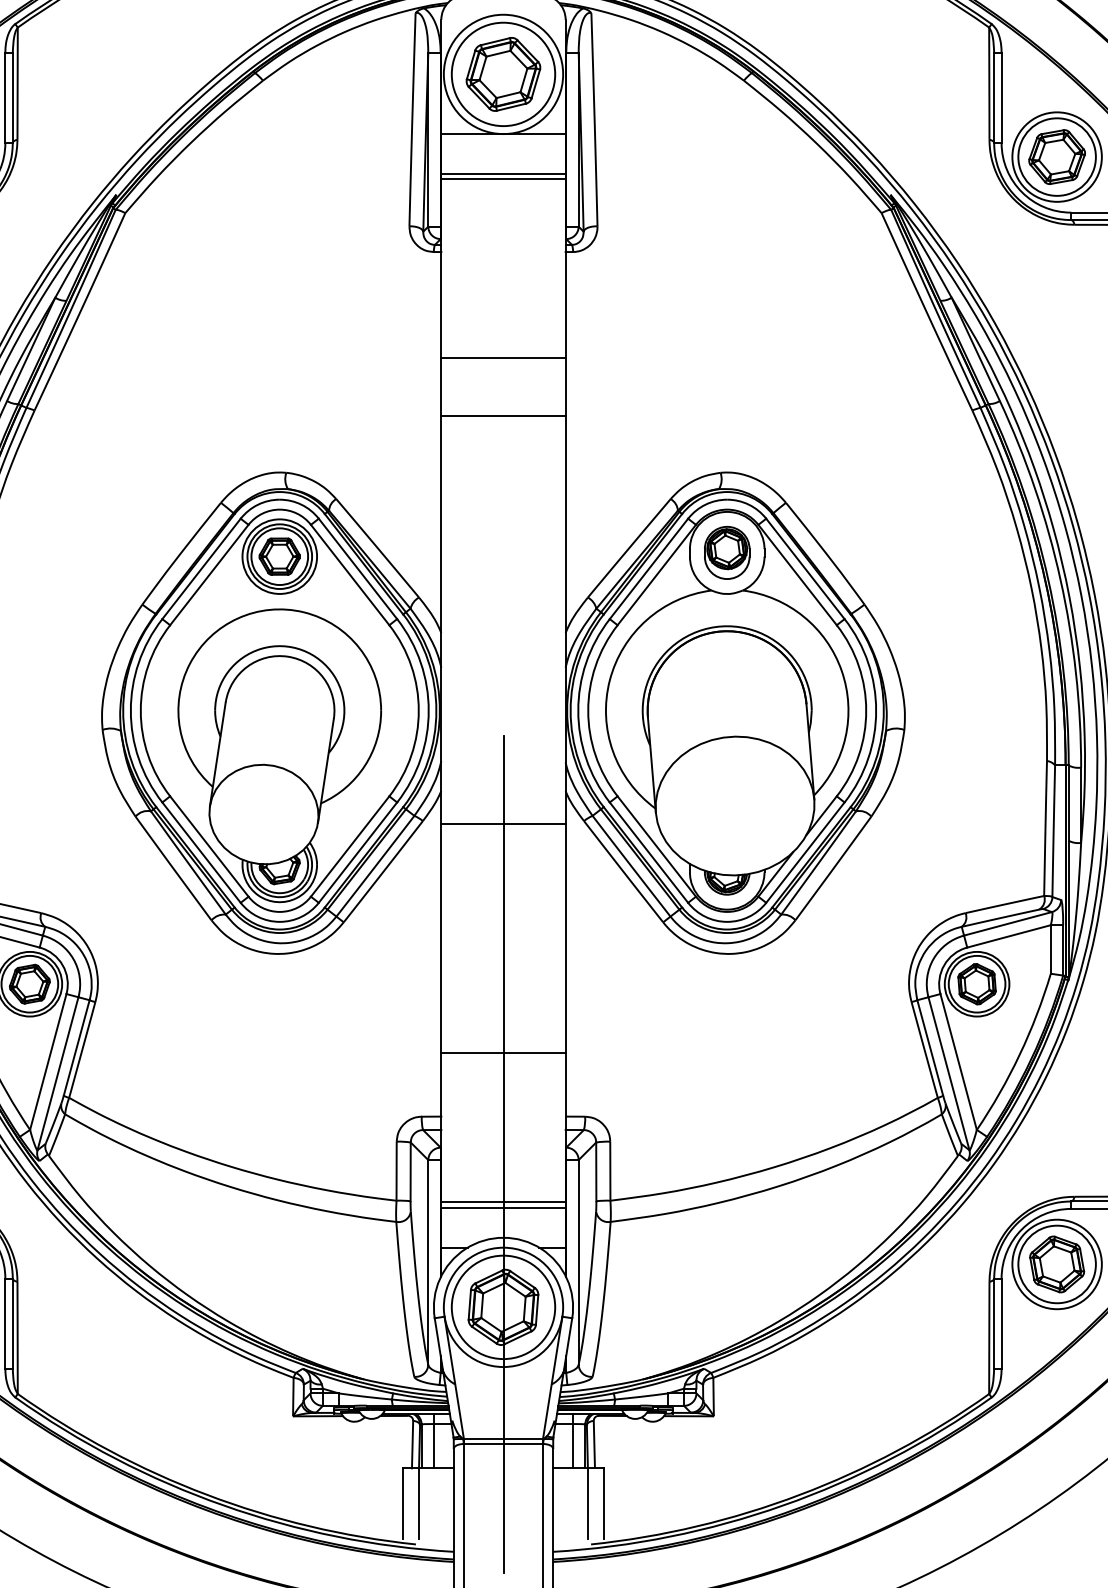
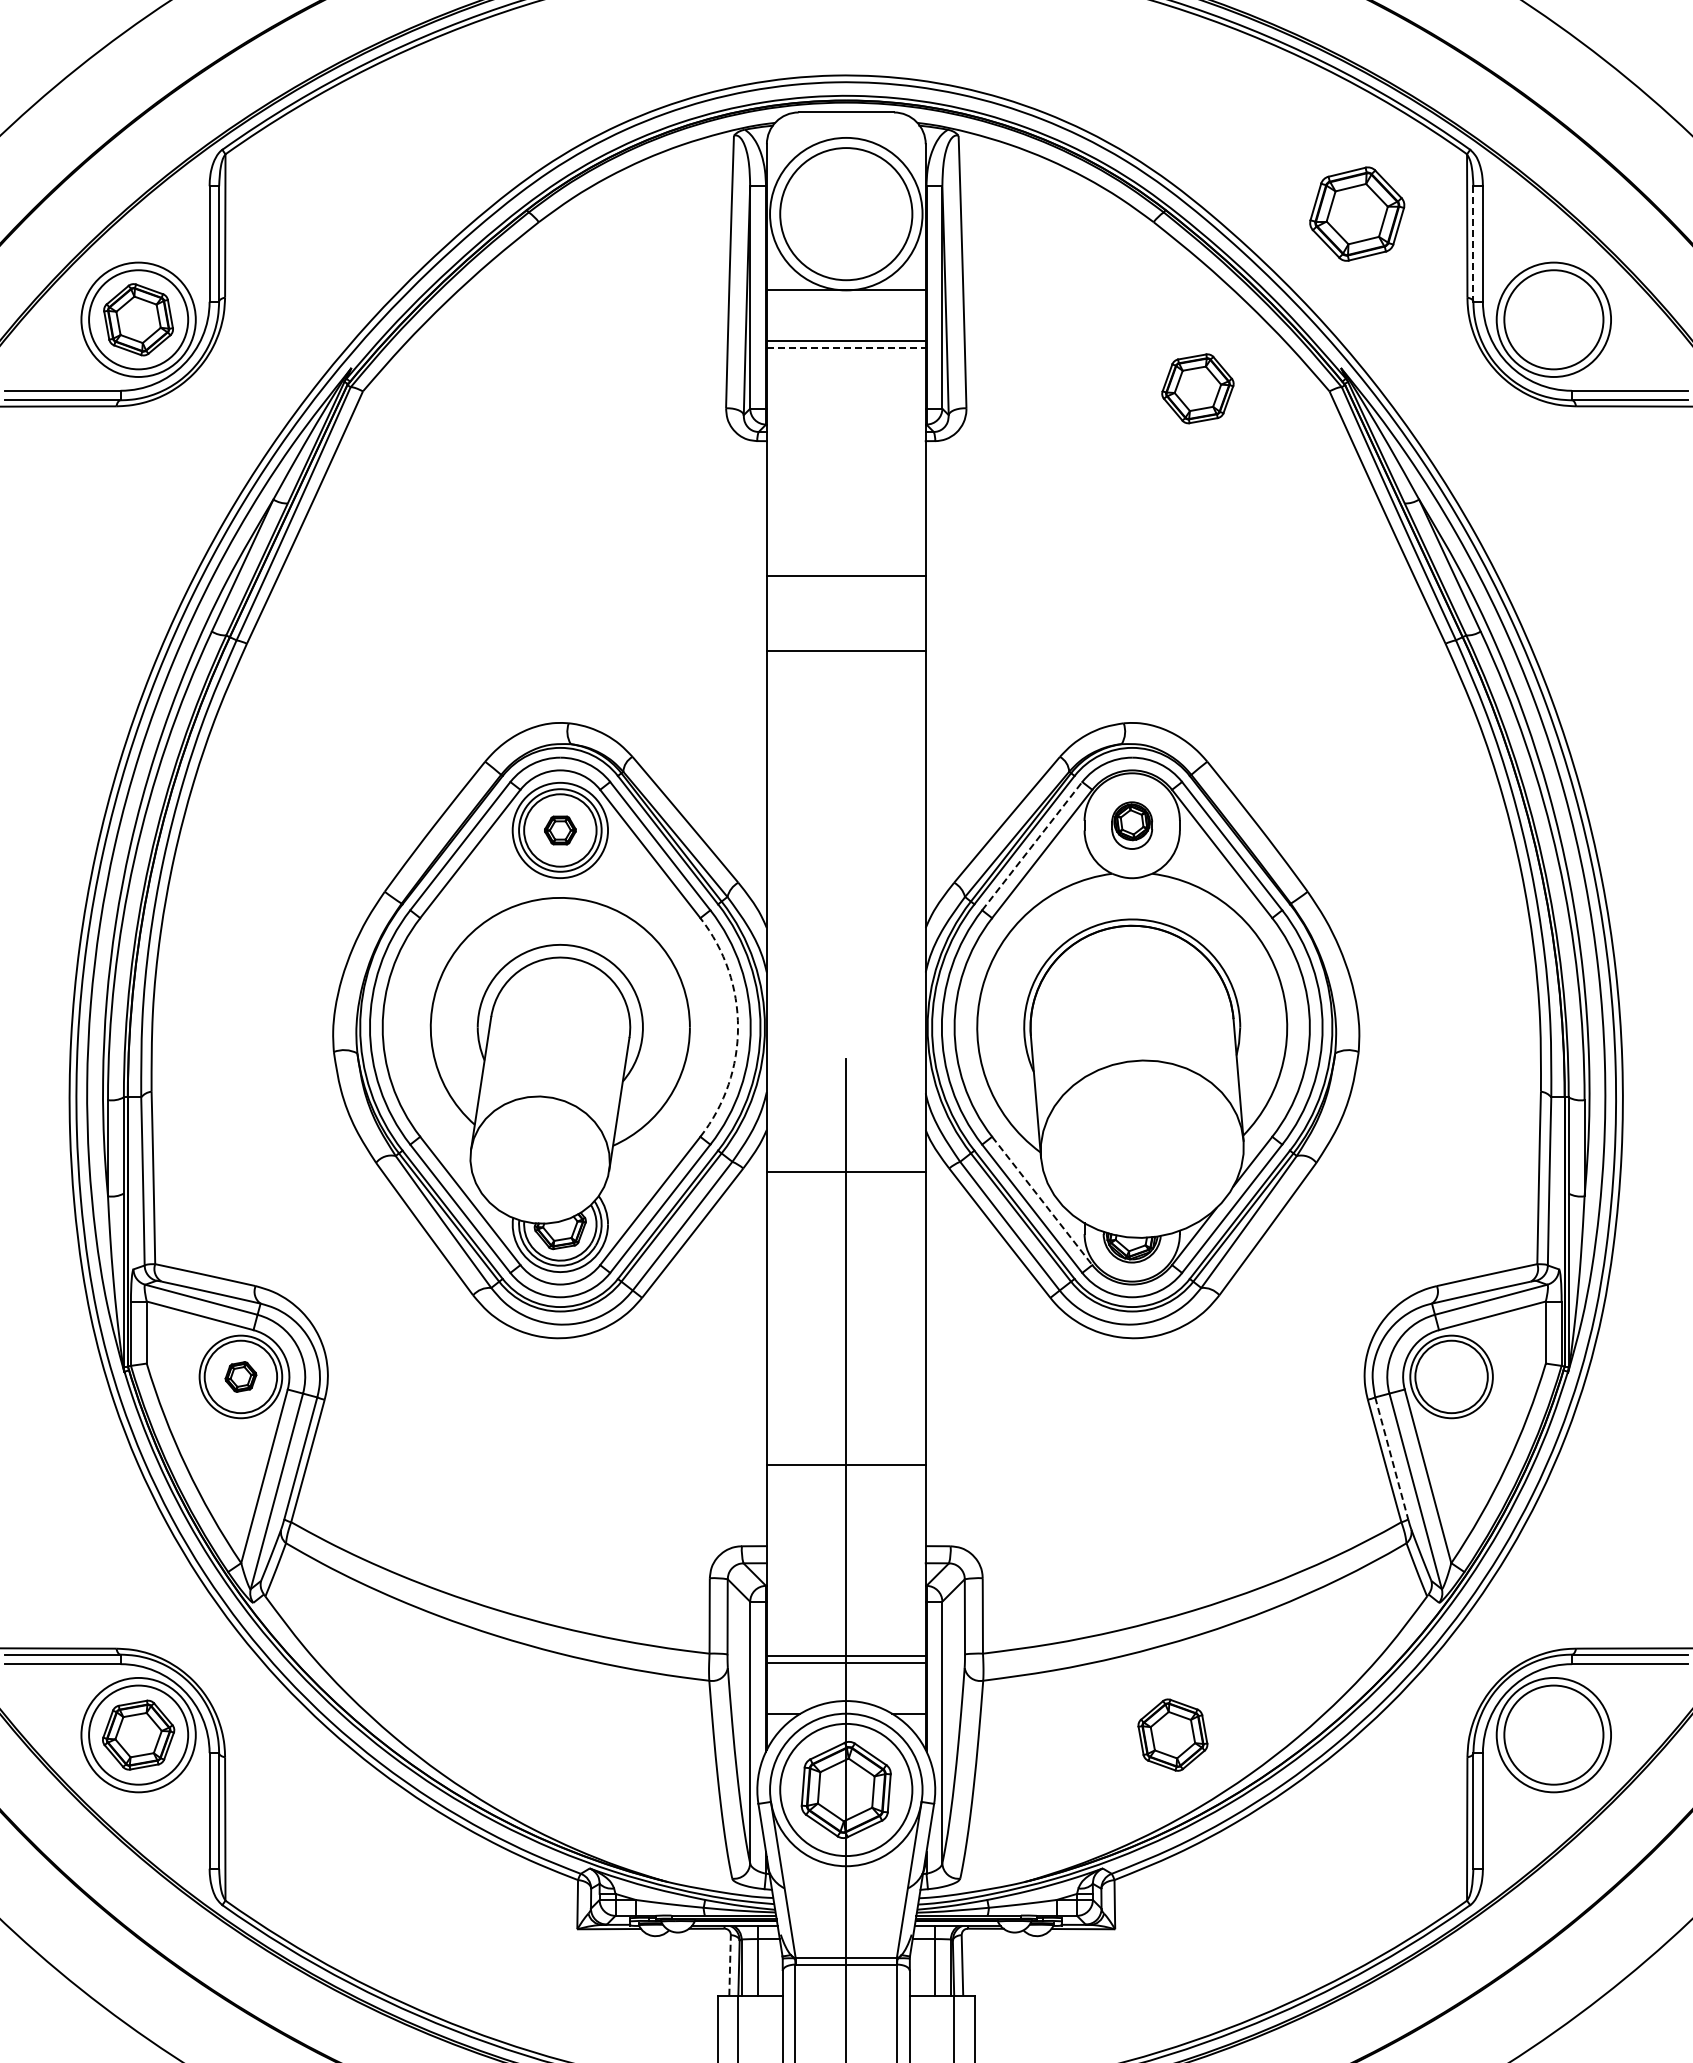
part: (503, 73) -> (1357, 213), moved
line: (994, 98) -> (1473, 244), solid -> dashed
part: (1056, 156) -> (1197, 388), moved
line: (503, 178) -> (846, 347), solid -> dashed
part: (726, 552) -> (1131, 825), size x0.7
part: (279, 556) -> (560, 830), size x0.6
line: (649, 568) -> (1032, 845), solid -> dashed
arc: (419, 710) -> (738, 1027), solid -> dashed
line: (657, 846) -> (1042, 1201), solid -> dashed
part: (29, 983) -> (240, 1376), size x0.6
part: (977, 983) -> (1451, 1376), removed
line: (930, 1048) -> (1391, 1458), solid -> dashed
part: (1056, 1263) -> (1172, 1734), moved
line: (412, 1443) -> (730, 1964), solid -> dashed

